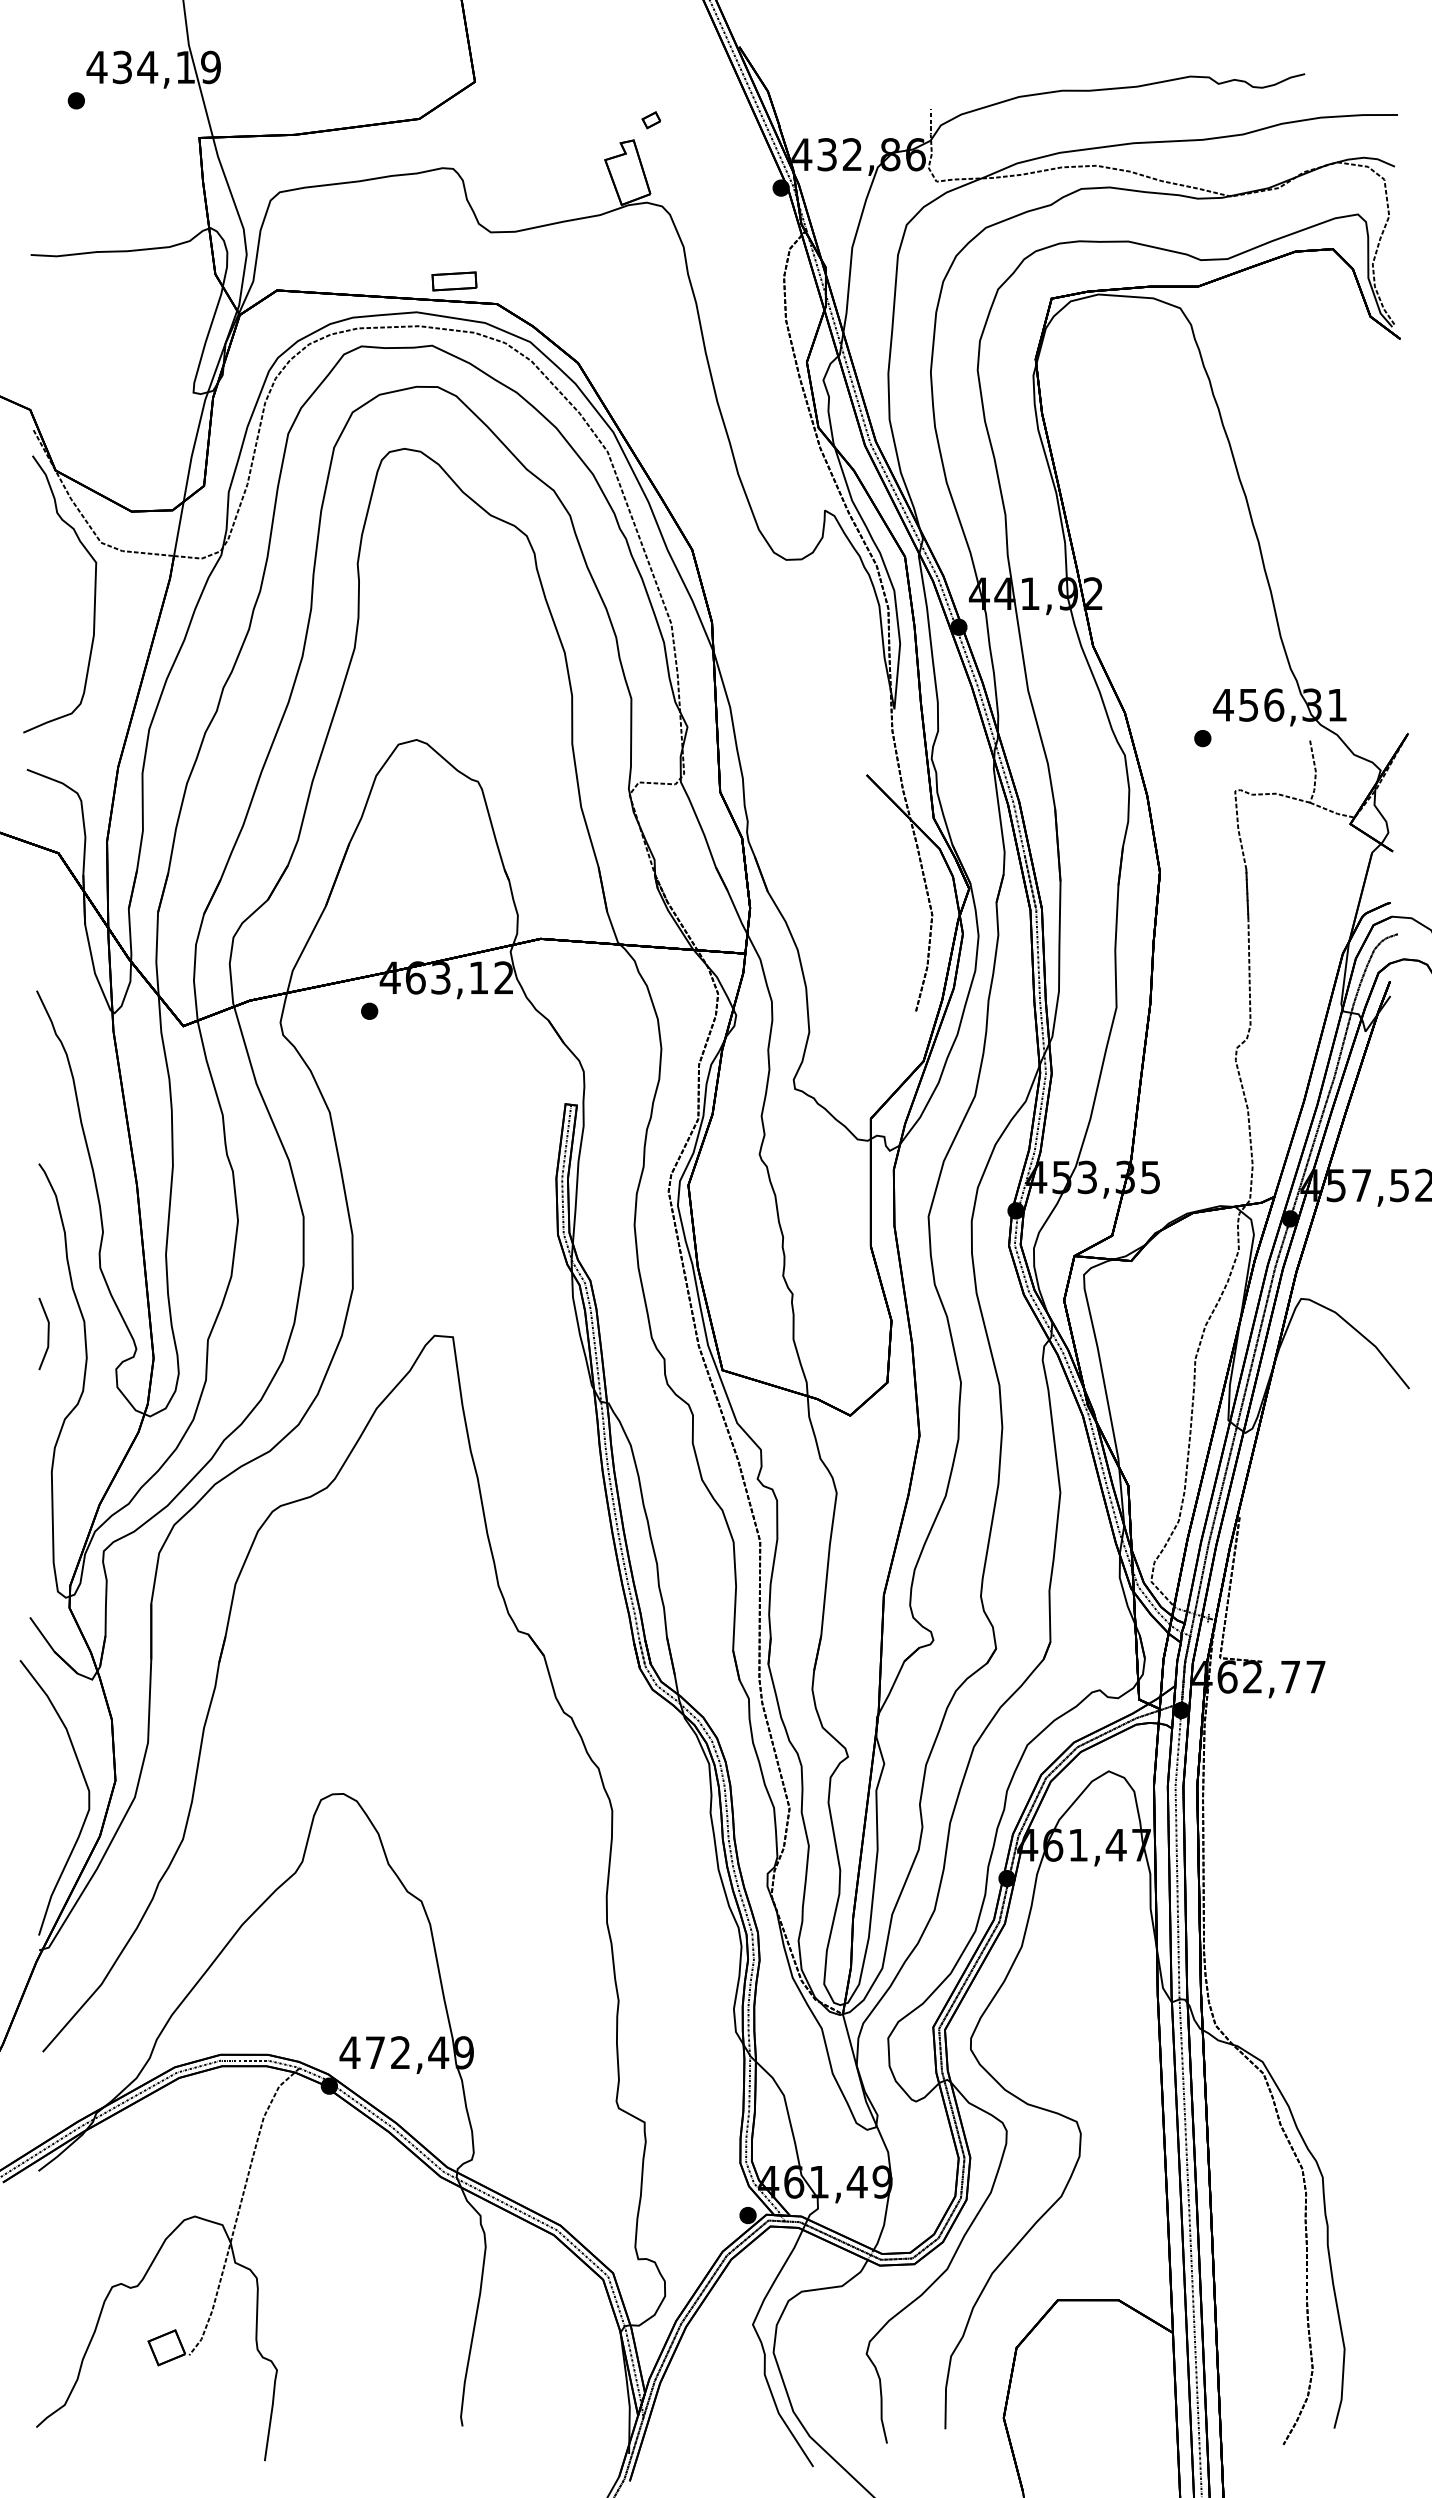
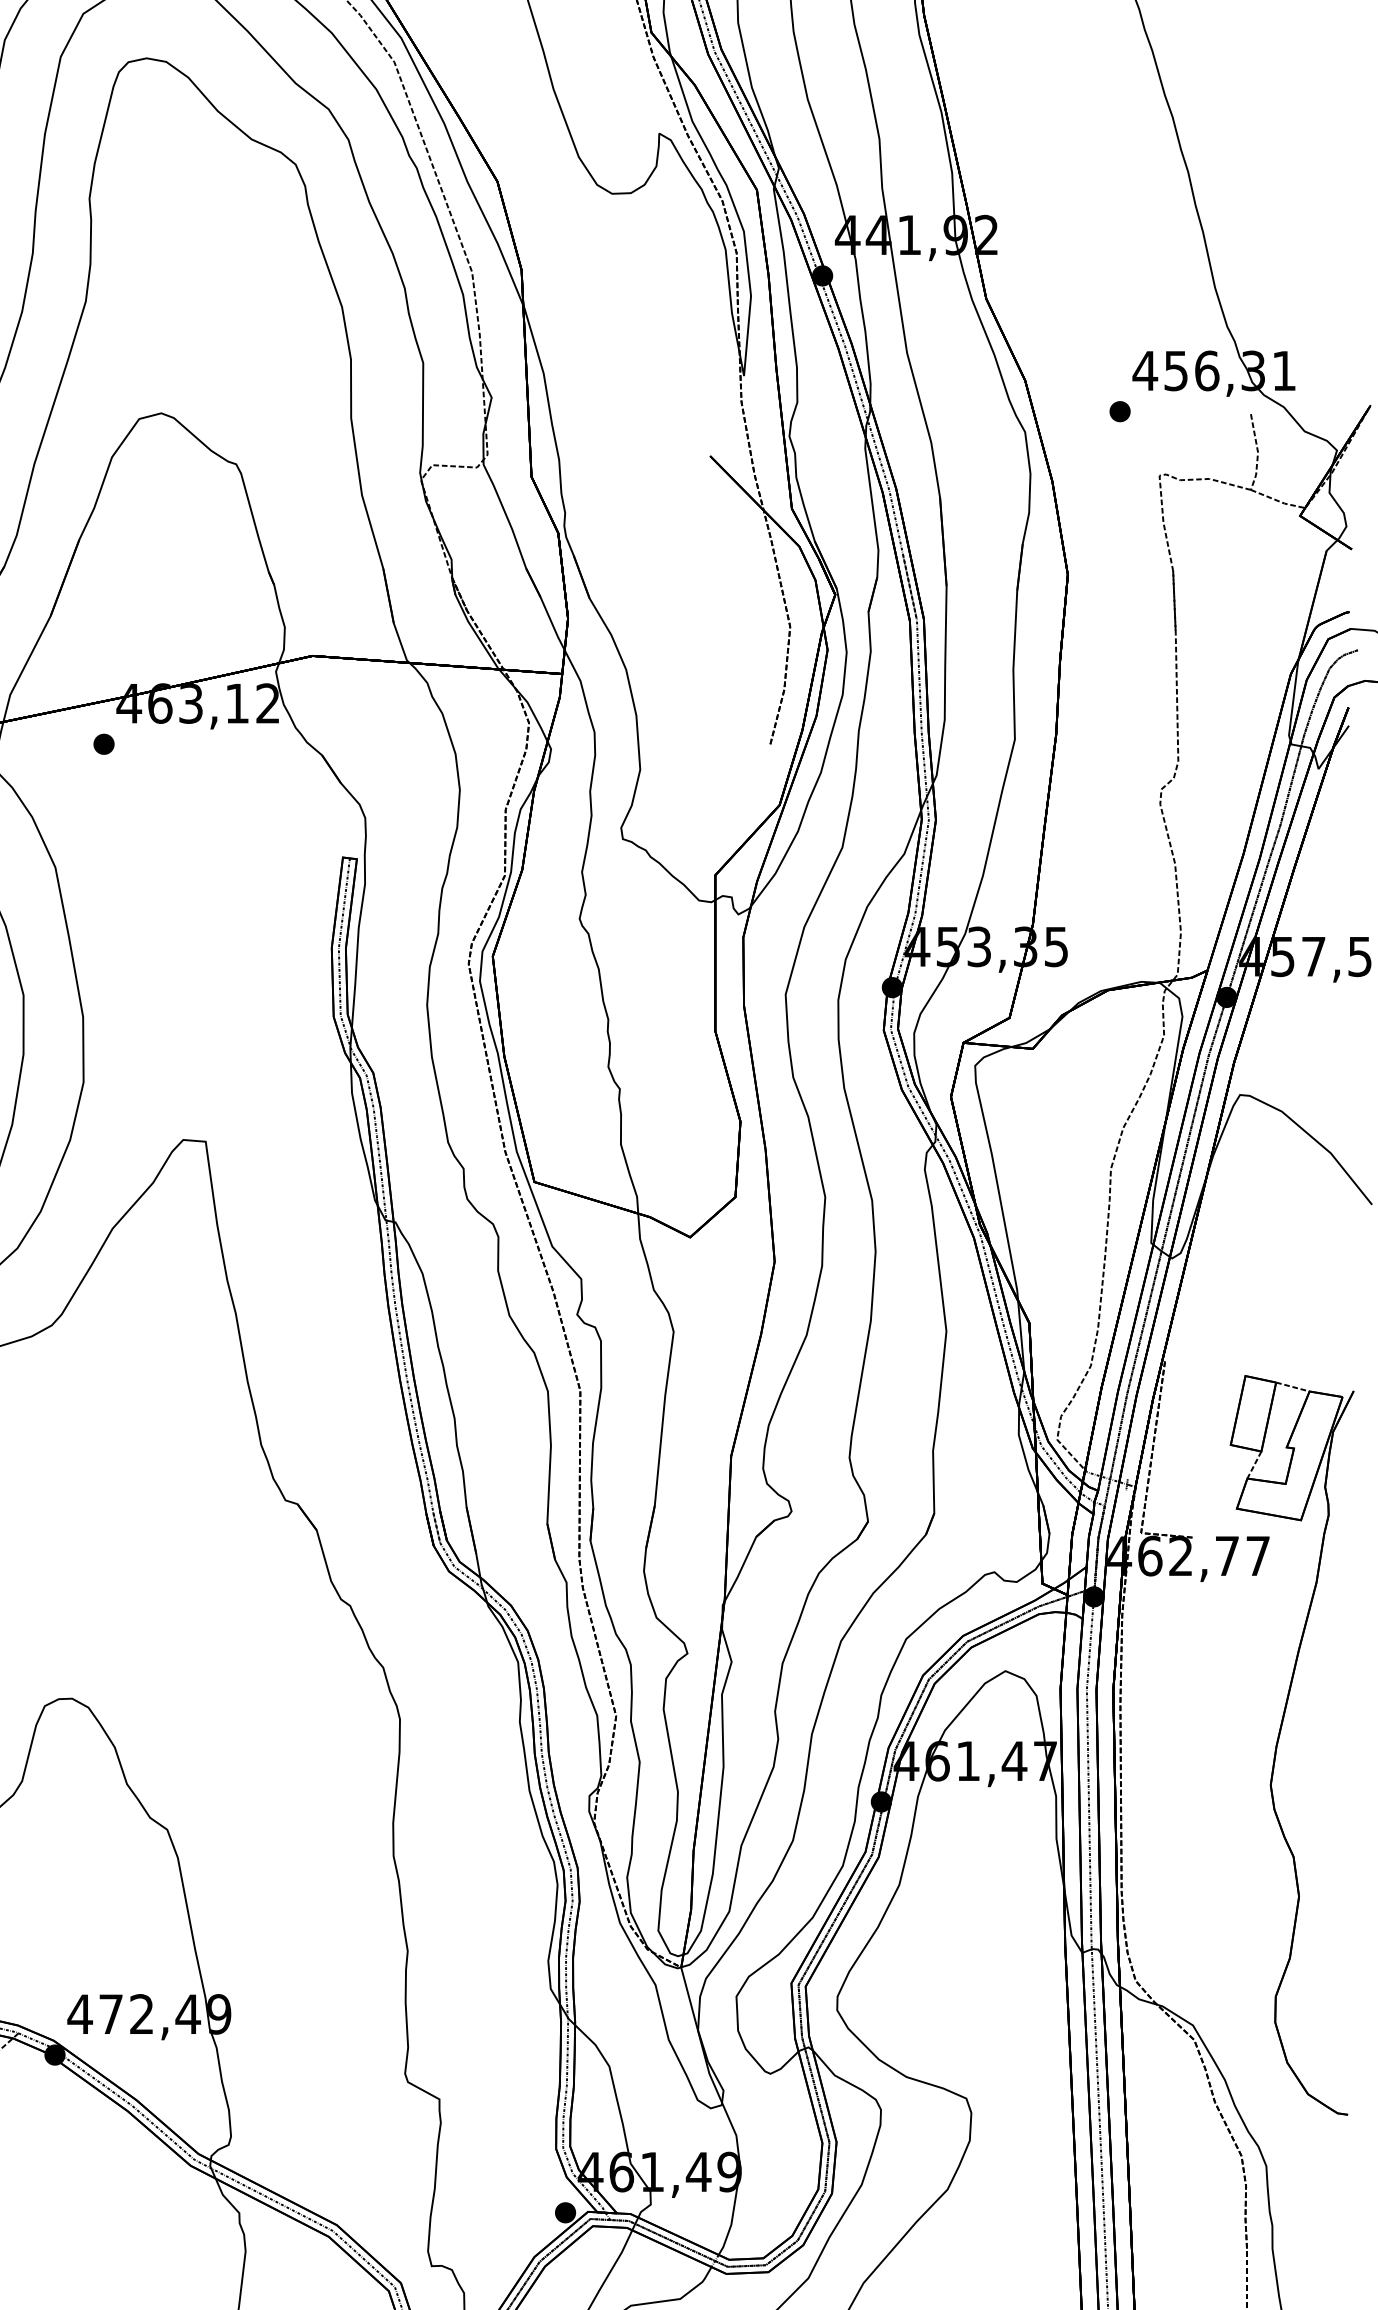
part: (1333, 1828) -> (1279, 1740), added

